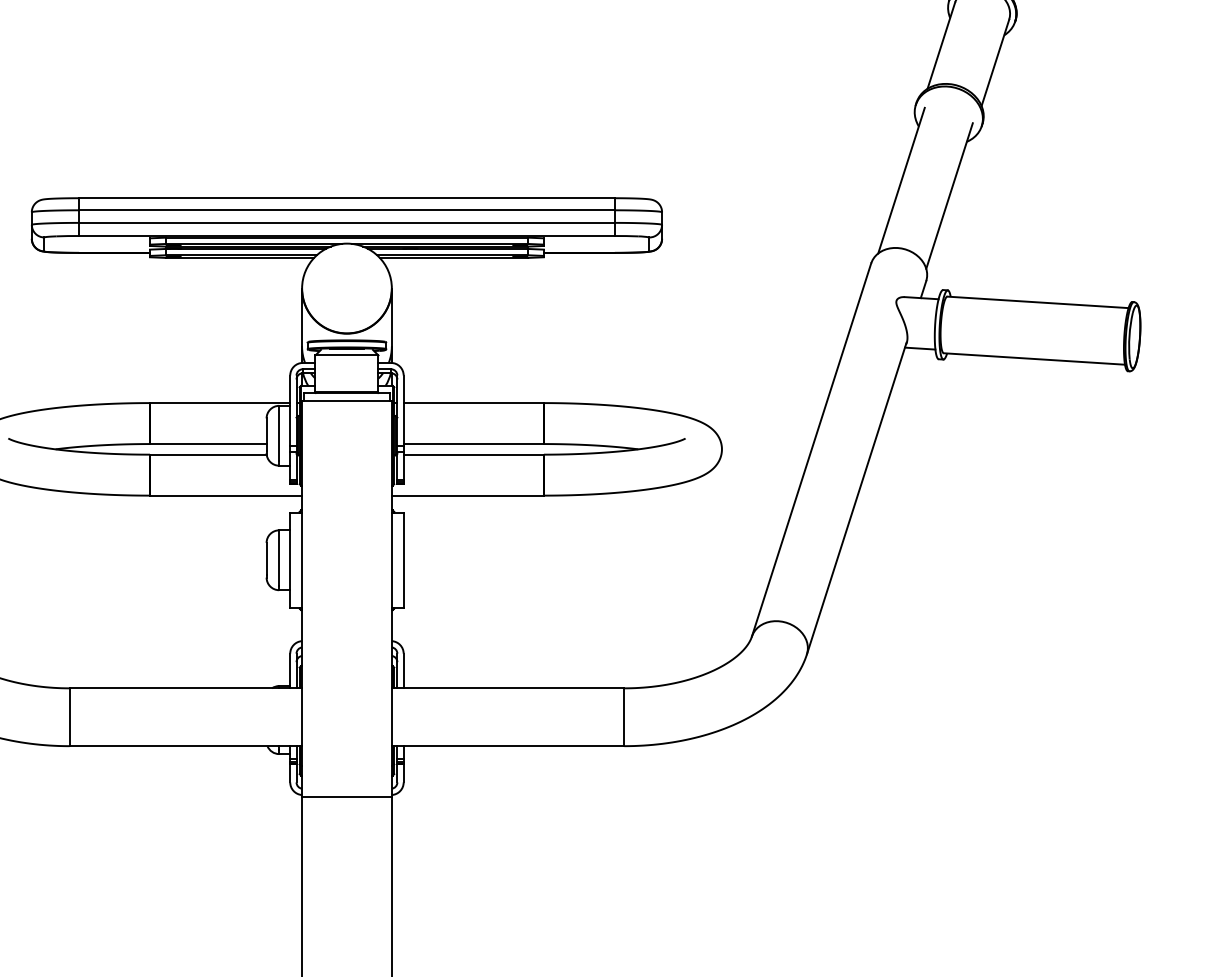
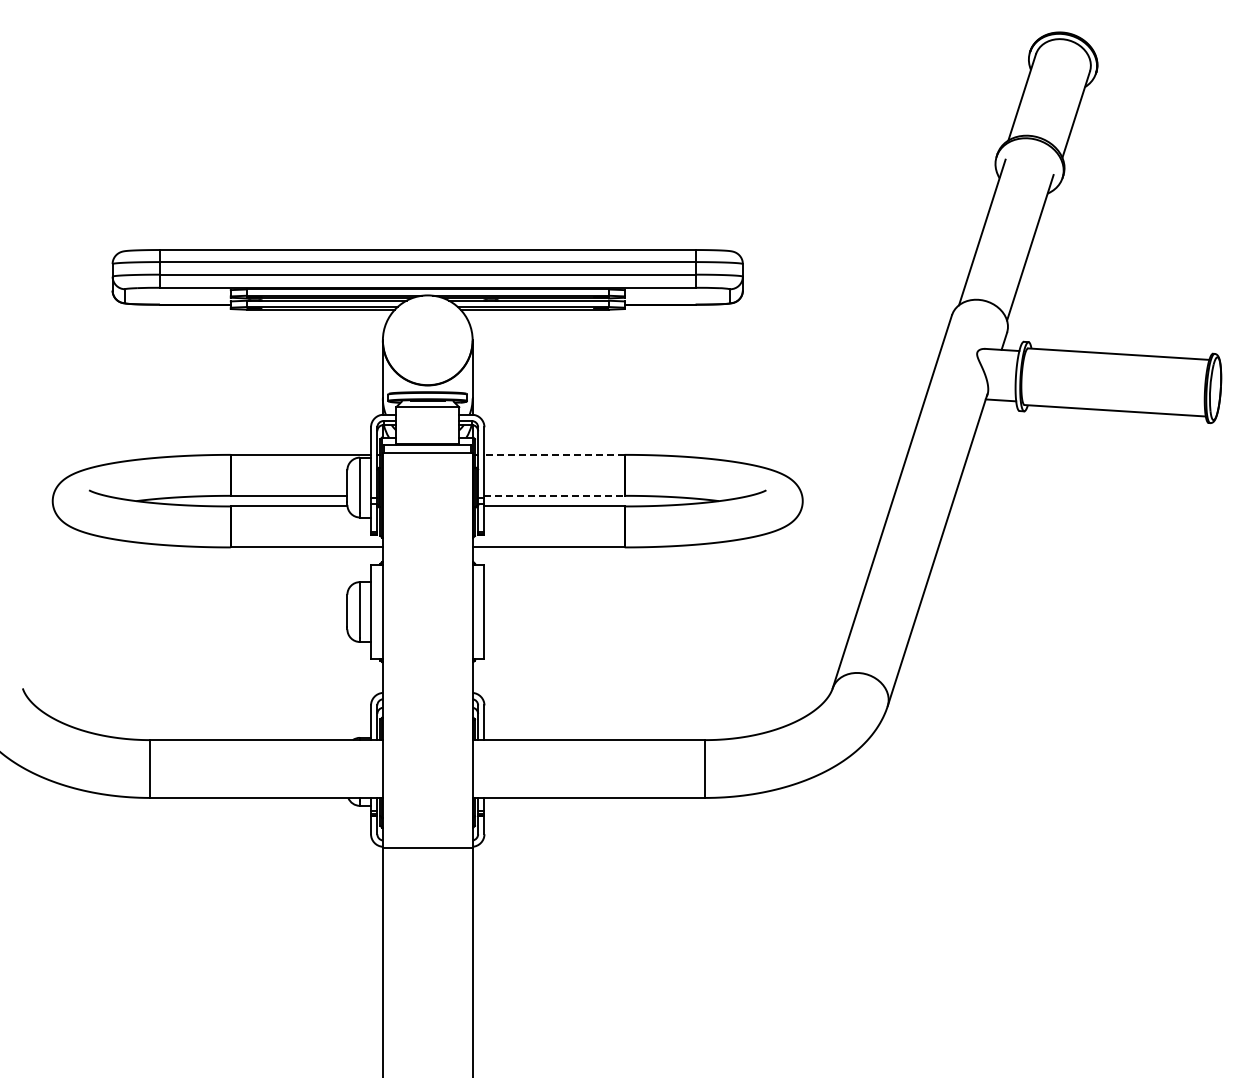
line: (473, 402) -> (554, 454), solid -> dashed
line: (474, 443) -> (555, 495), solid -> dashed

